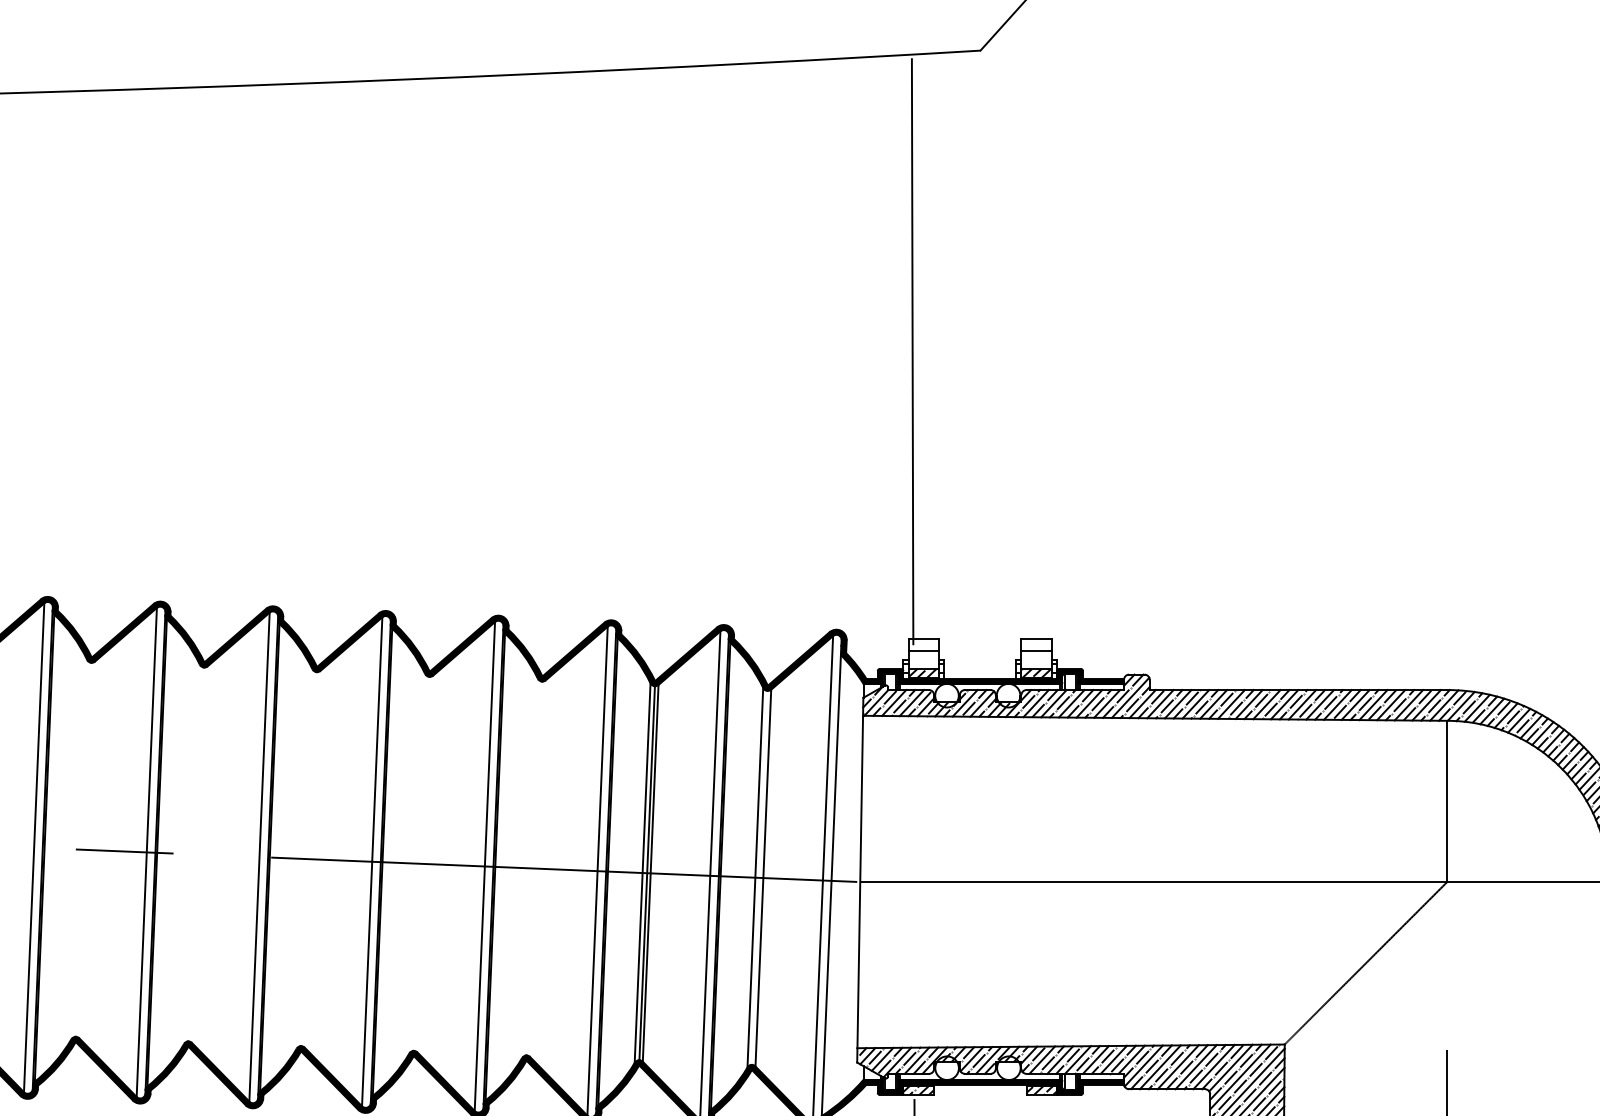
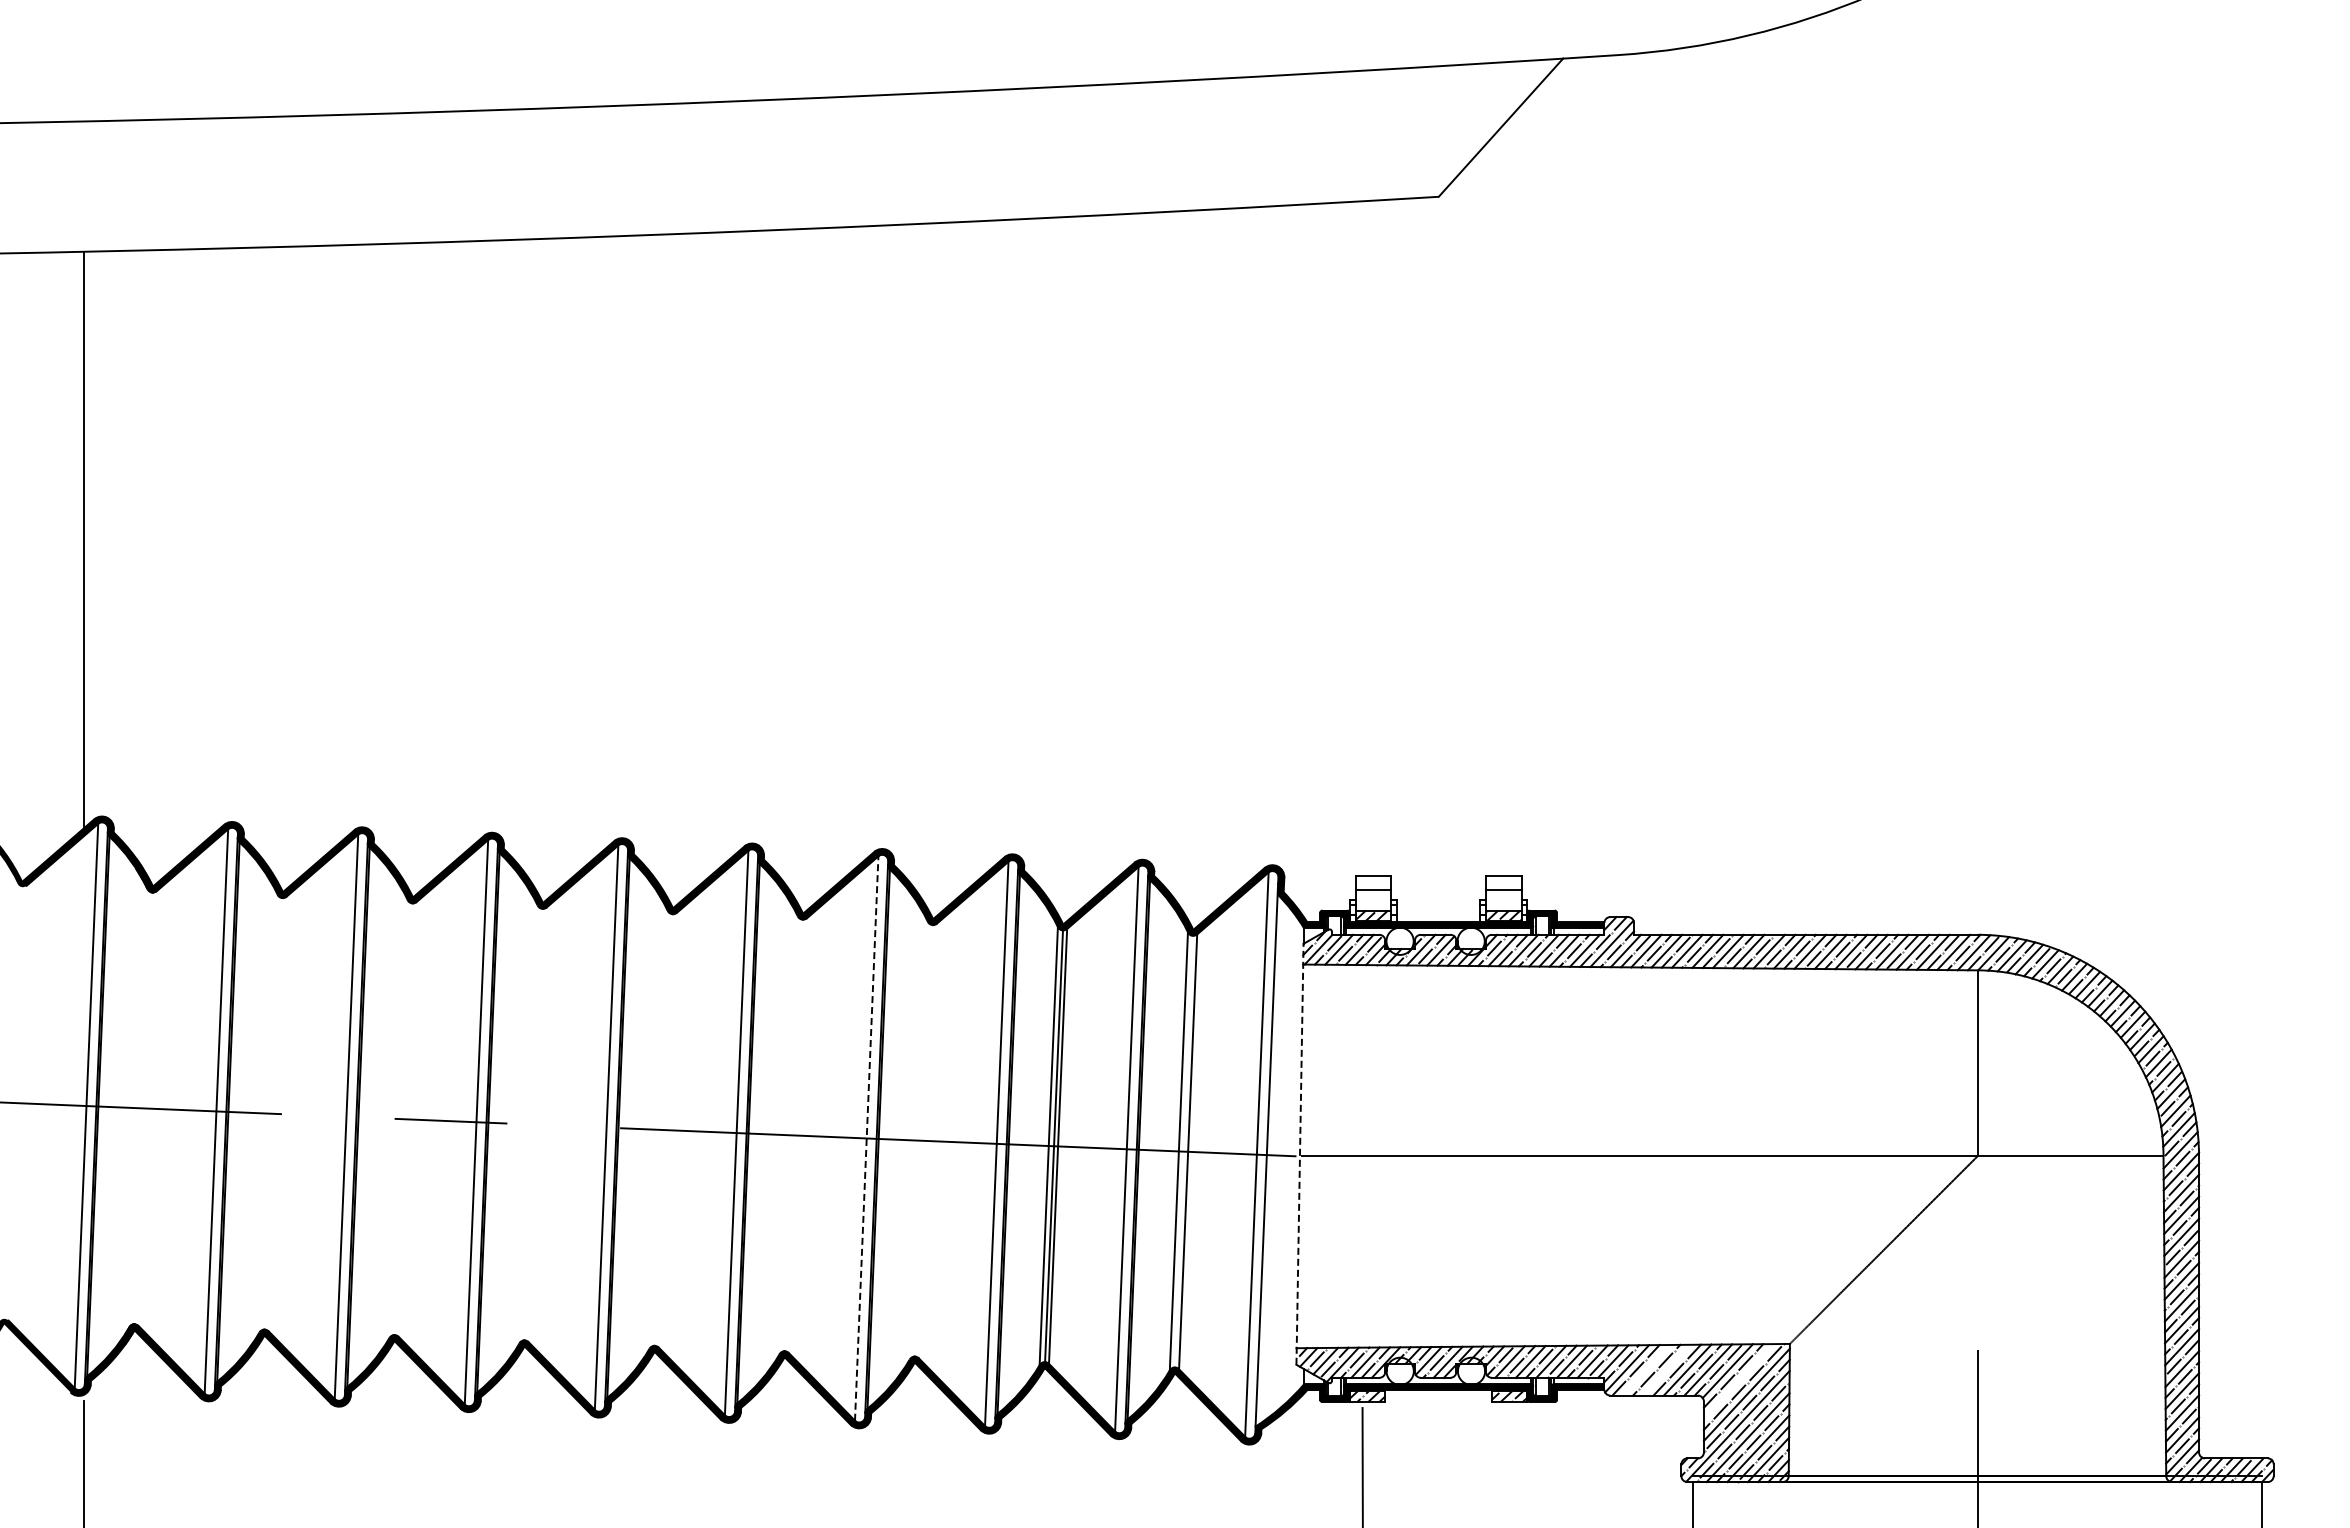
line: (912, 351) -> (1360, 544), removed
line: (484, 866) -> (866, 1138), solid -> dashed
line: (860, 880) -> (1300, 1154), solid -> dashed
line: (1177, 1066) -> (1666, 1369), removed
line: (1159, 1067) -> (1645, 1370), removed
line: (1240, 1077) -> (1738, 1381), removed

